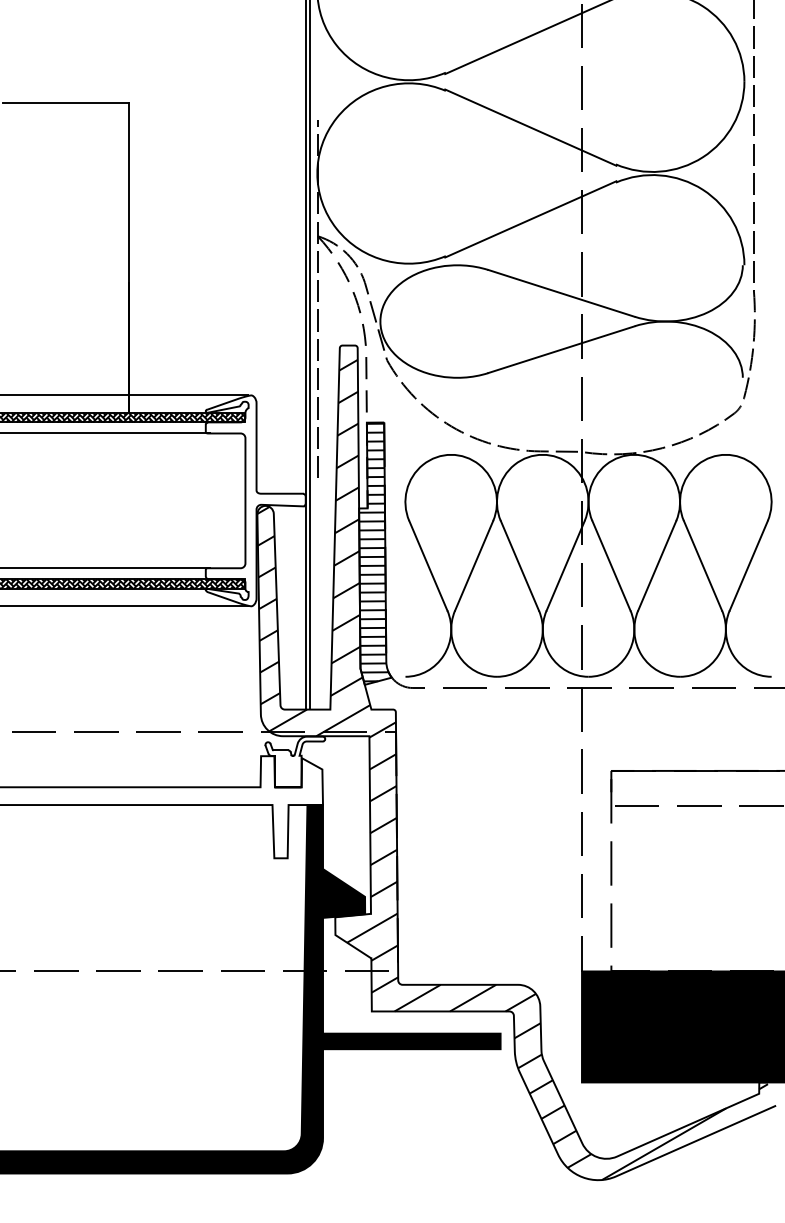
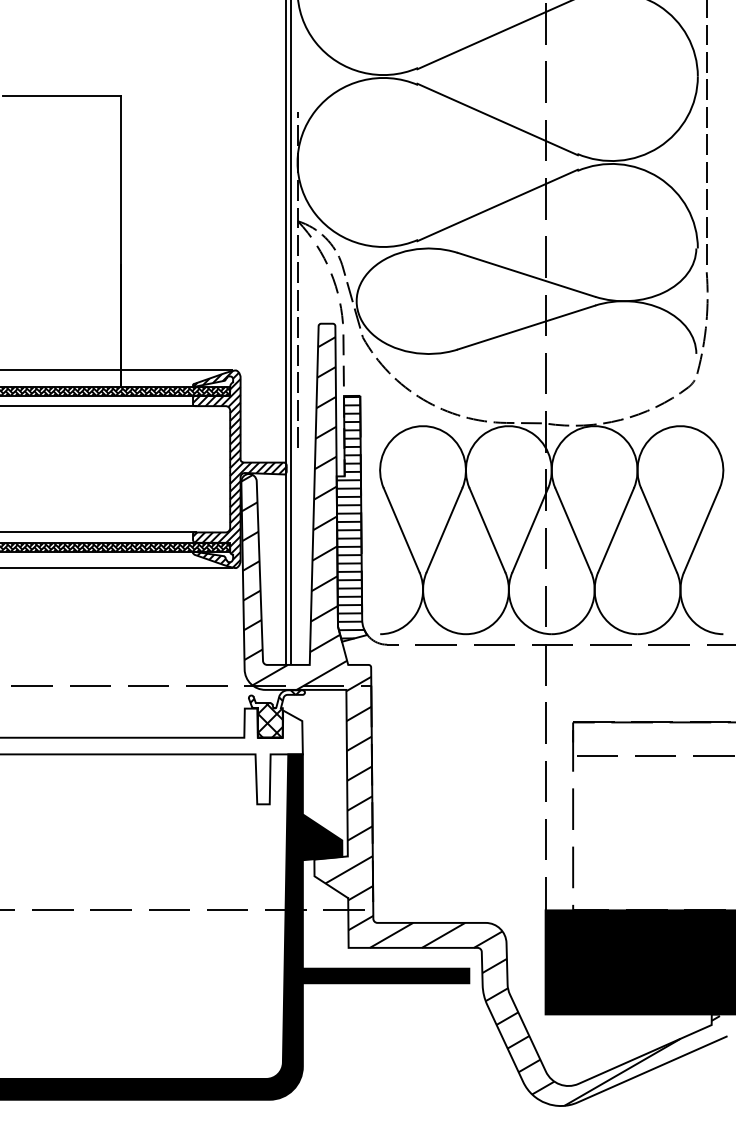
hatch: (255, 500) -> (239, 468), added
hatch: (293, 761) -> (275, 713), added

